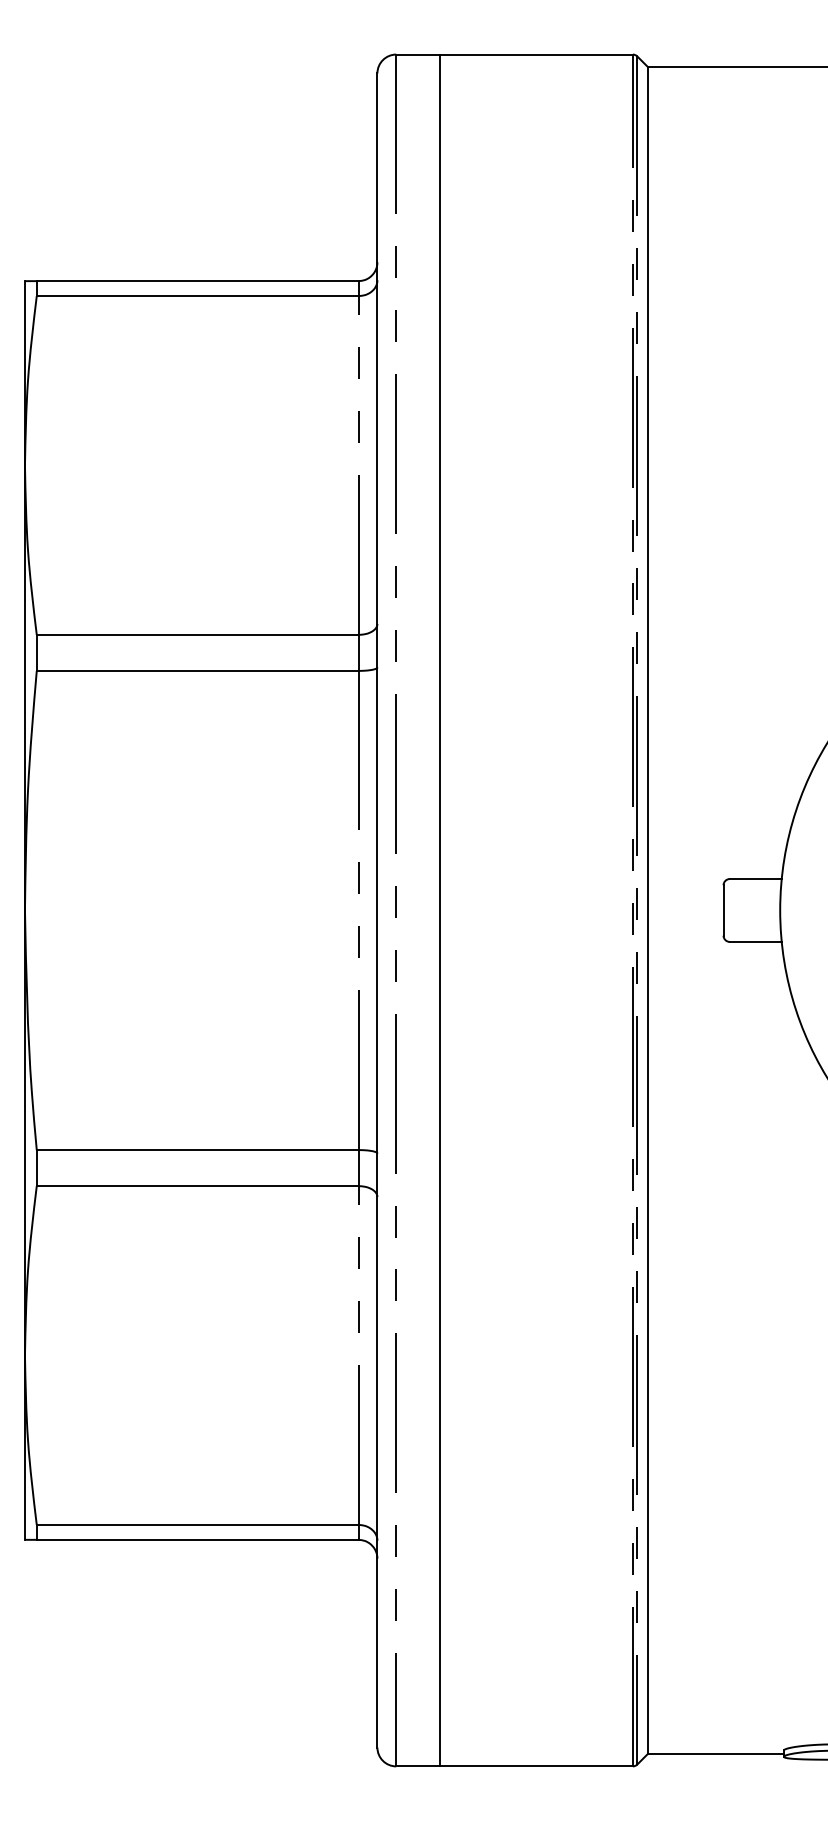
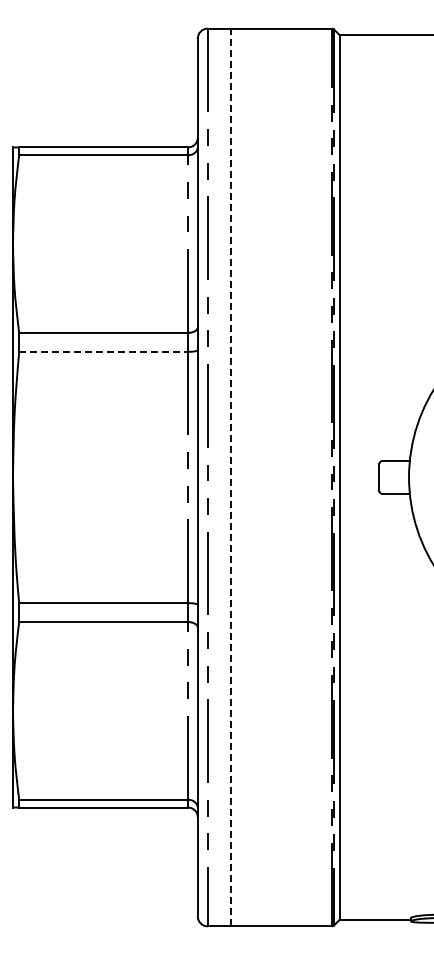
line: (199, 670) -> (104, 351), solid -> dashed
line: (439, 910) -> (230, 477), solid -> dashed

